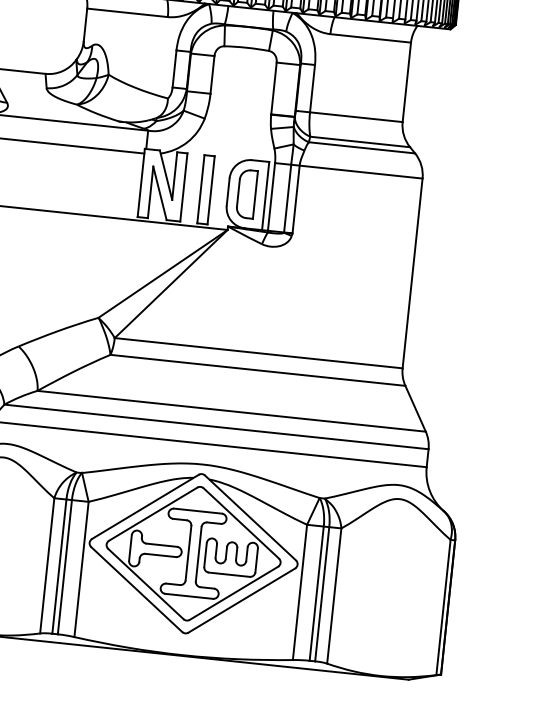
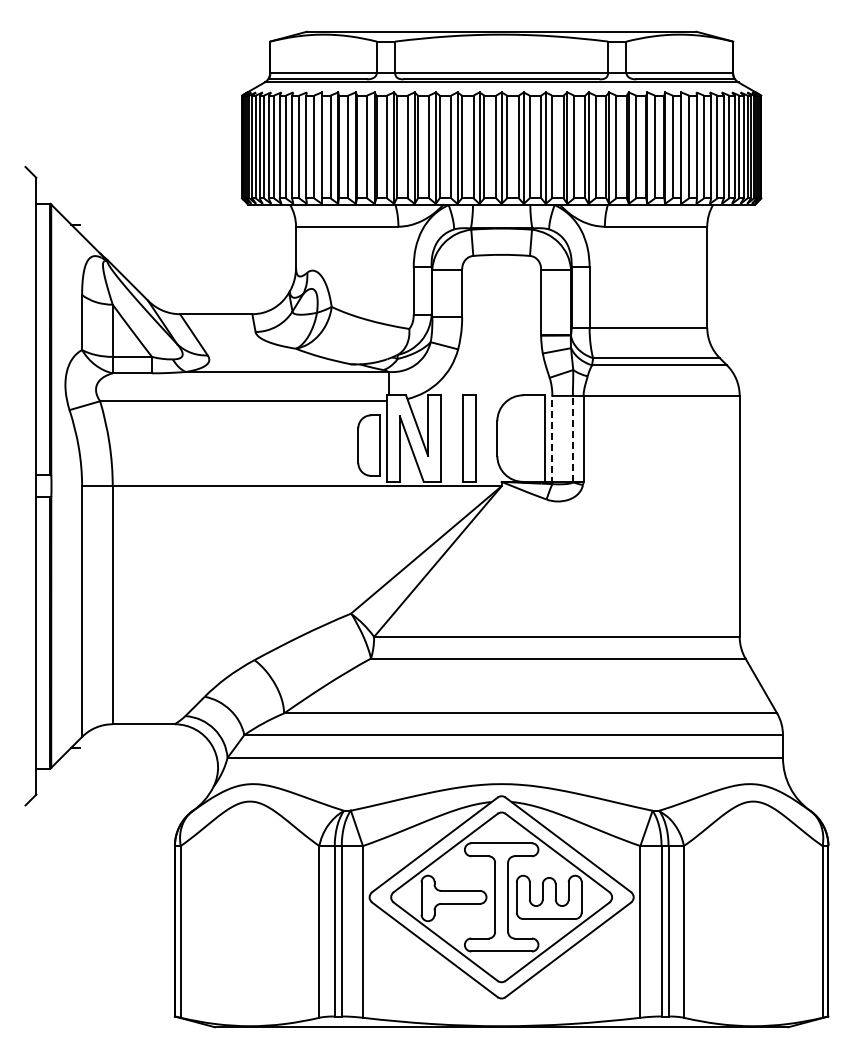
part: (246, 193) -> (368, 445), moved
line: (271, 197) -> (552, 439), solid -> dashed
line: (287, 198) -> (572, 438), solid -> dashed

